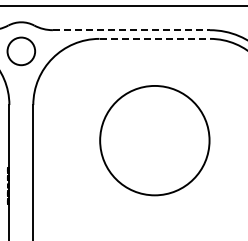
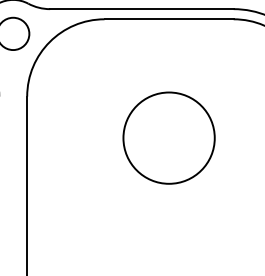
line: (131, 30) -> (141, 9), dashed -> solid
line: (155, 38) -> (169, 18), dashed -> solid
circle: (154, 140) -> (168, 138), size x0.71

